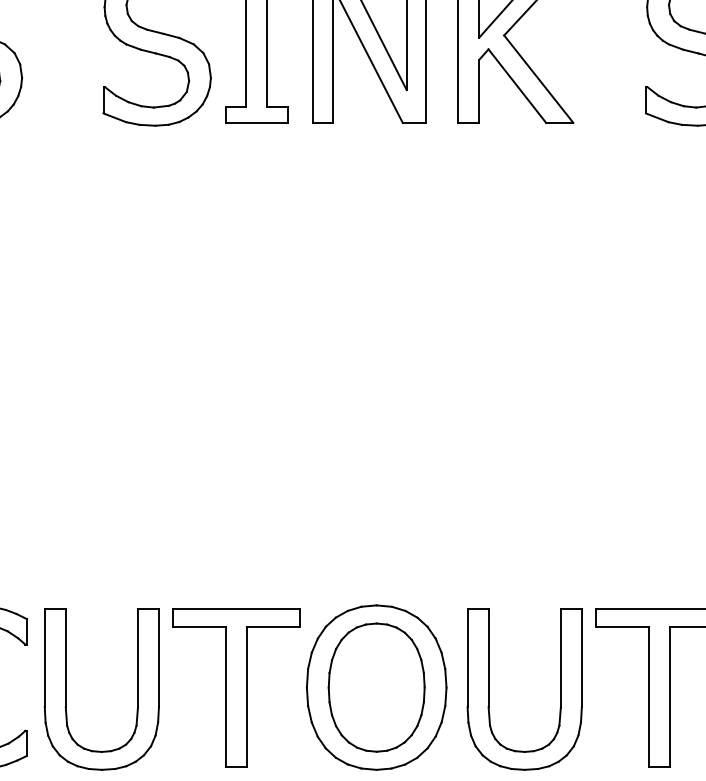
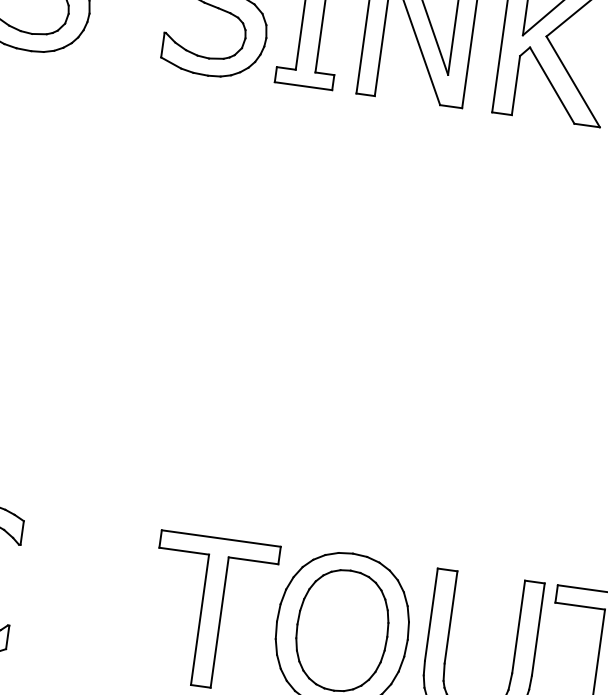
part: (66, 689) -> (51, 592), removed

